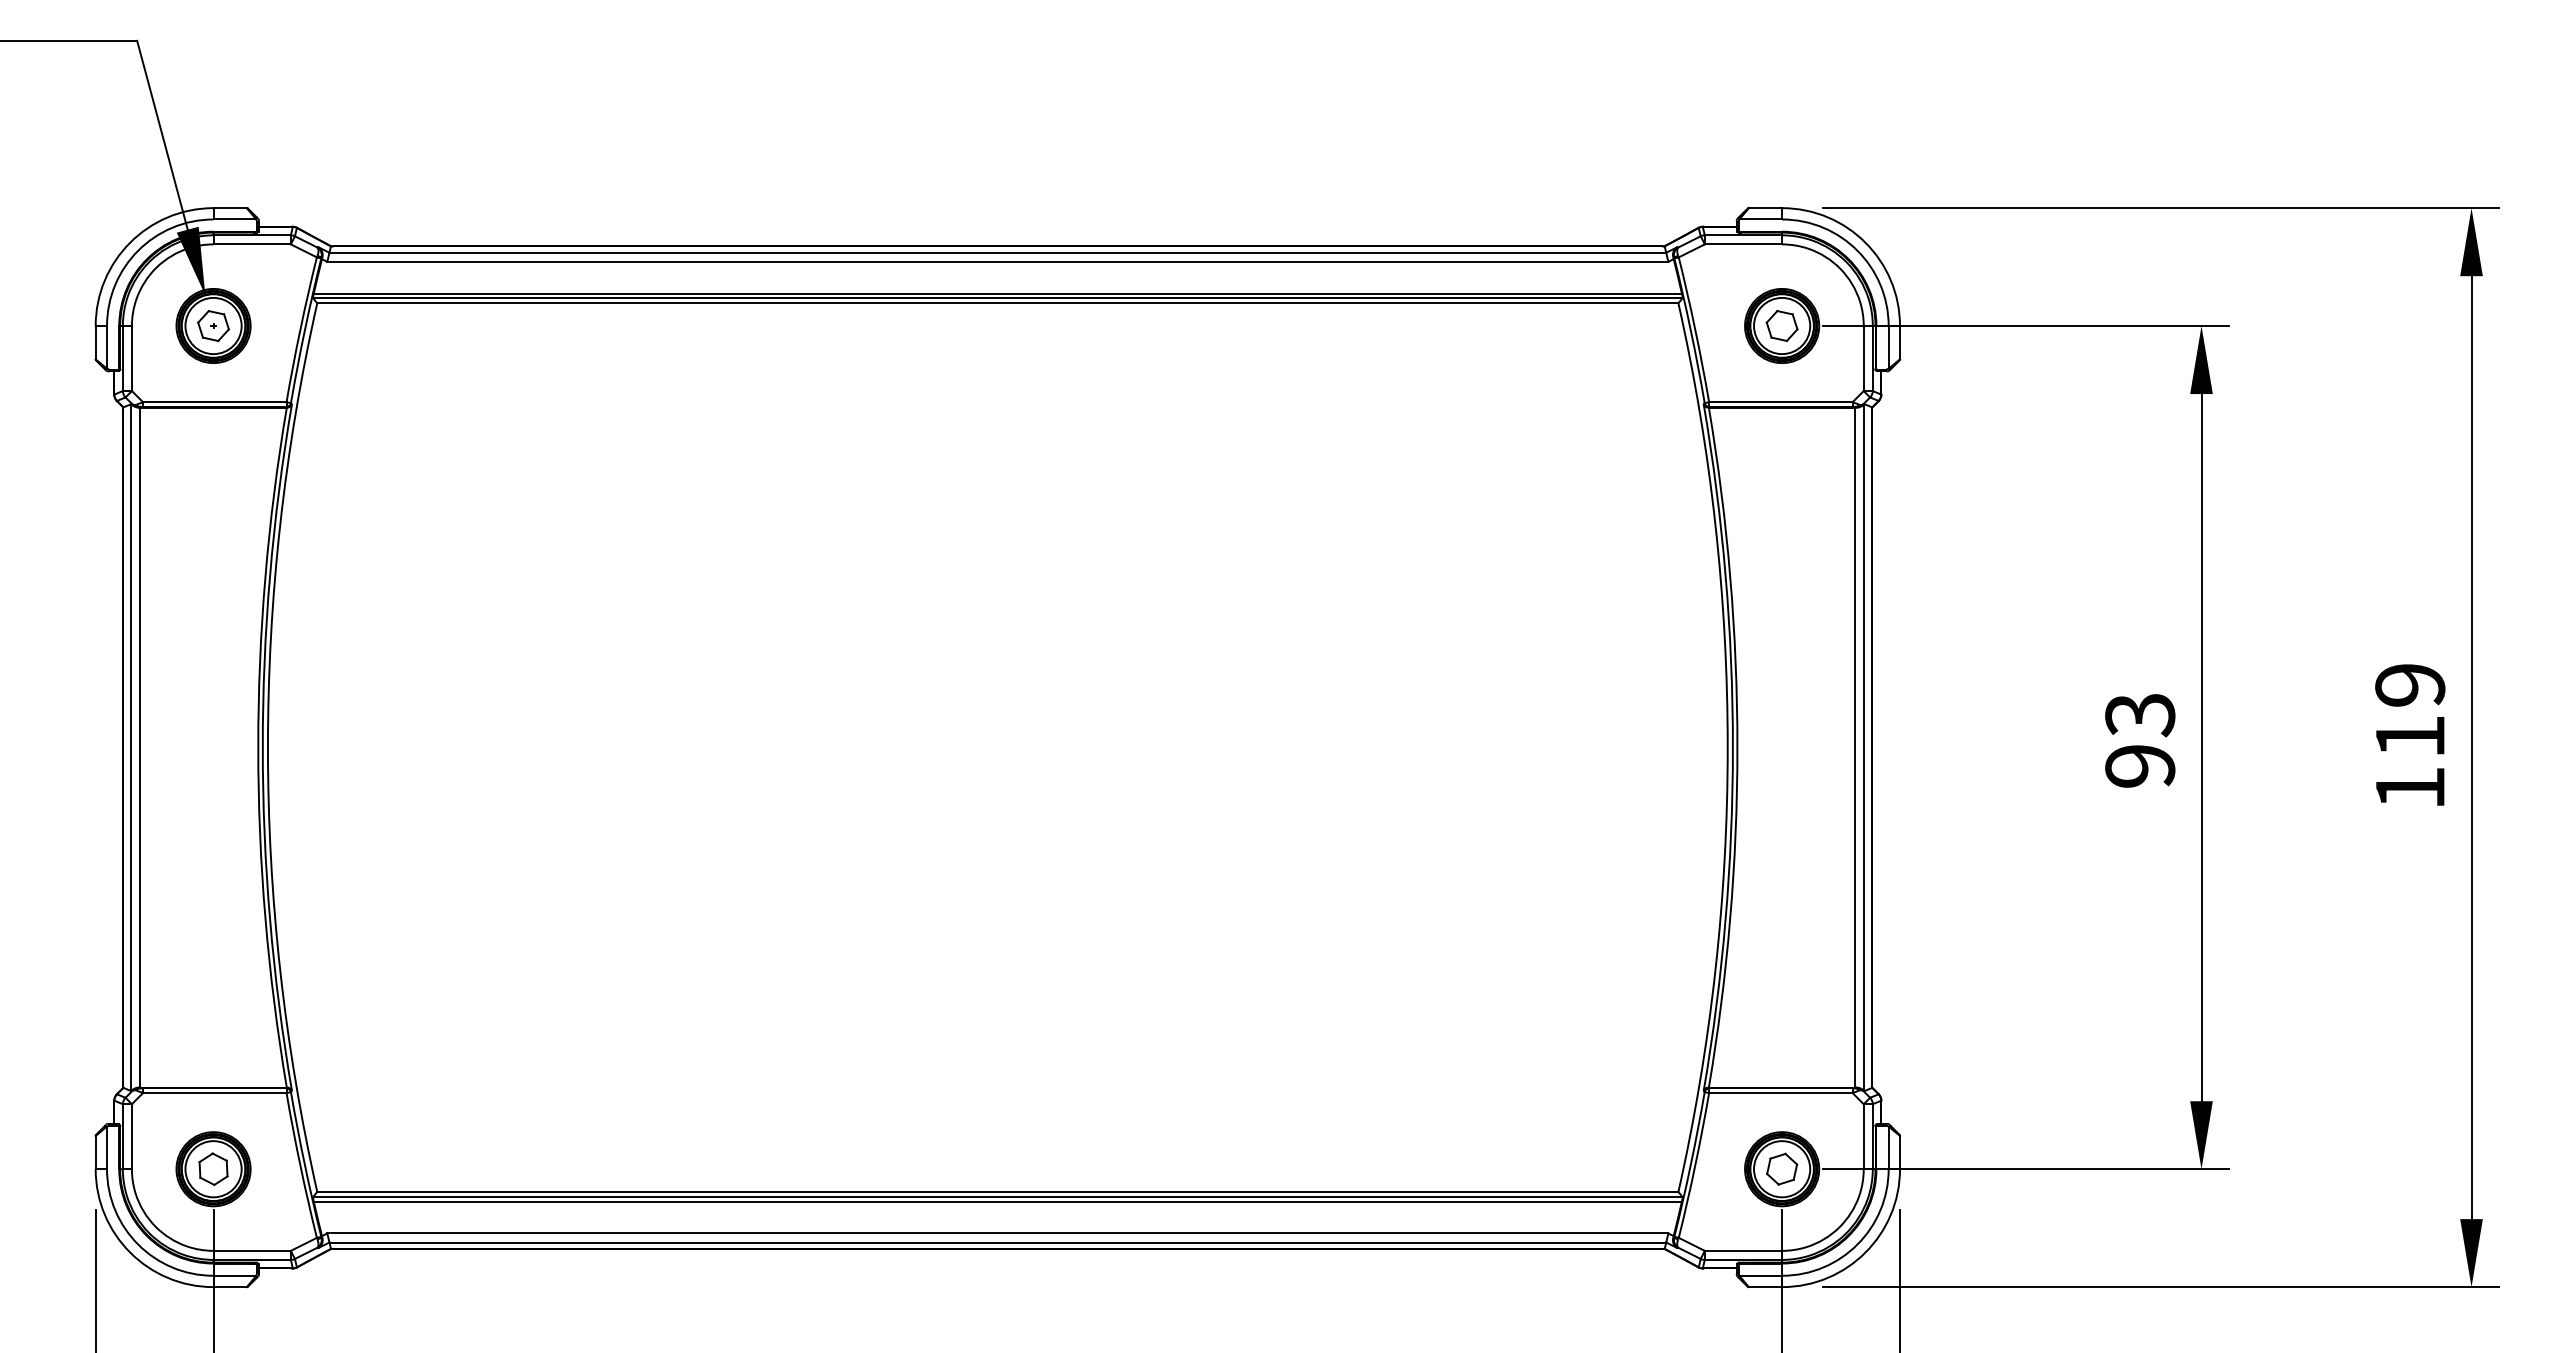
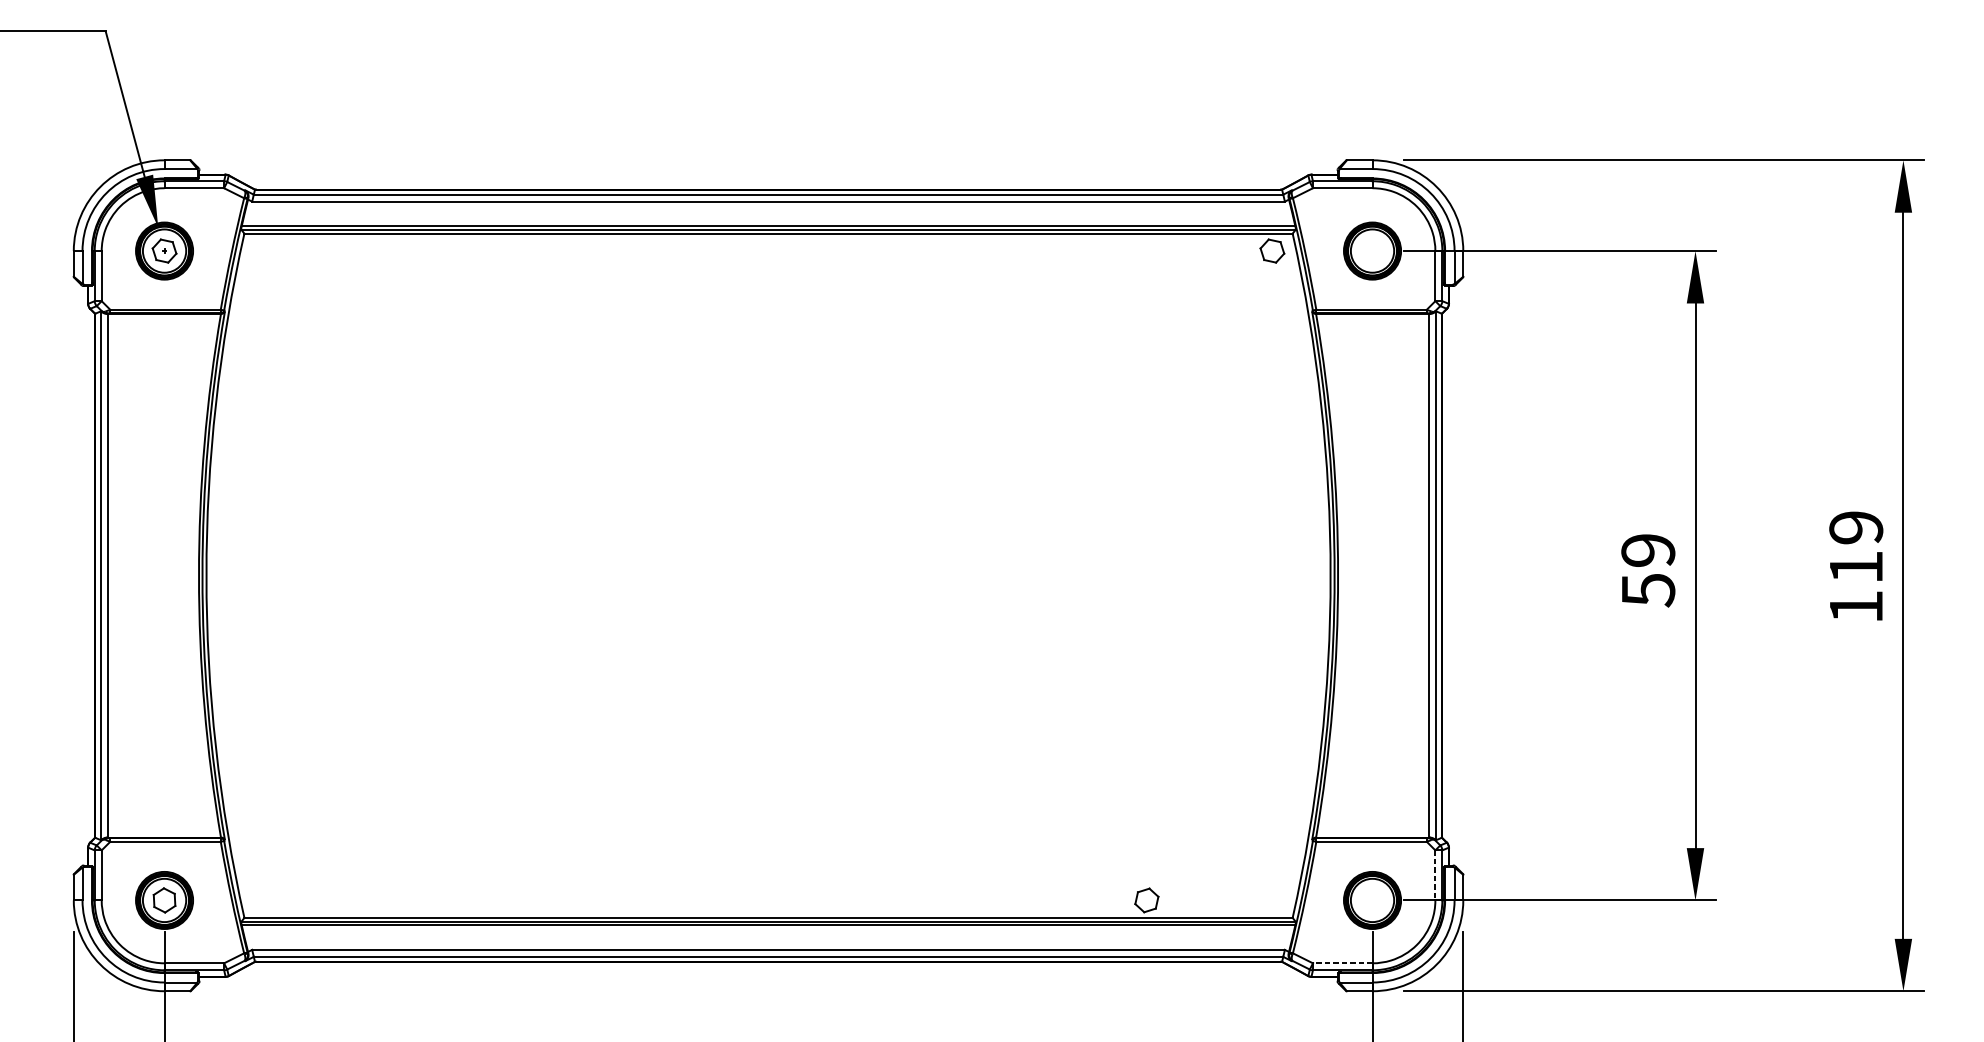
part: (1781, 325) -> (1271, 250), moved
text: (2140, 741) -> (1648, 571), 93 -> 59
line: (1863, 1136) -> (1435, 875), solid -> dashed
part: (1782, 1168) -> (1147, 899), moved
line: (1743, 1250) -> (1342, 963), solid -> dashed

